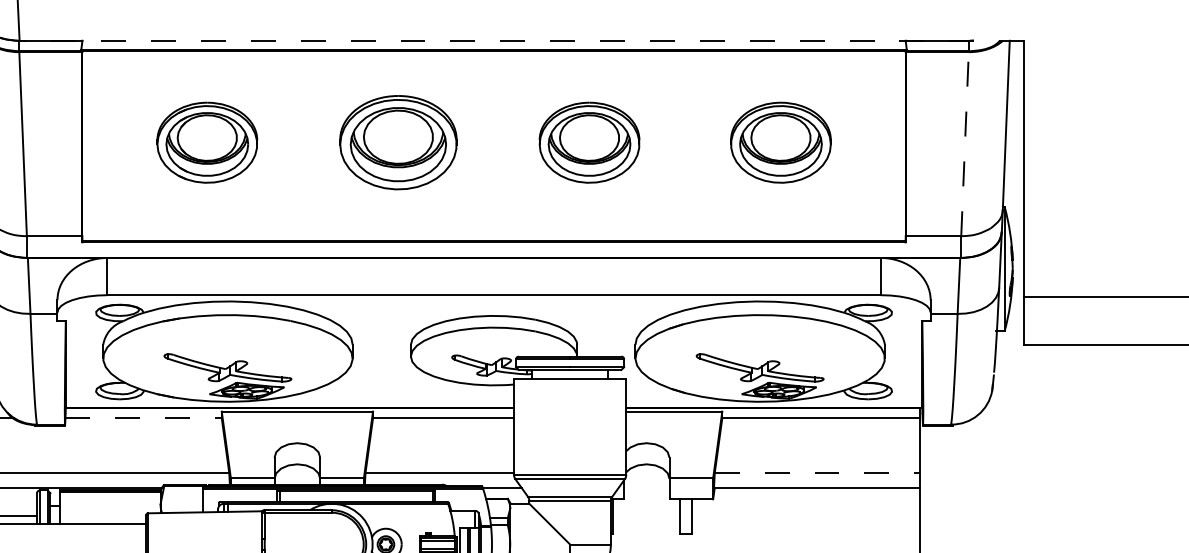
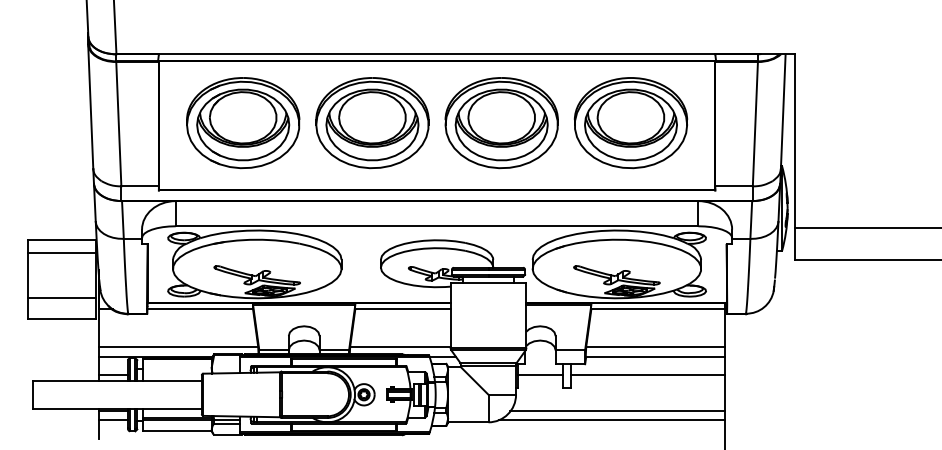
line: (521, 41) -> (455, 54), dashed -> solid
part: (207, 143) -> (243, 123), size x1.67
part: (398, 143) -> (372, 123), size x1.43
part: (589, 143) -> (501, 123), size x1.67
part: (780, 143) -> (630, 123), size x1.67
line: (965, 143) -> (755, 123), dashed -> solid
line: (143, 418) -> (200, 309), dashed -> solid
line: (818, 473) -> (656, 346), dashed -> solid
line: (645, 516) -> (539, 375), added
line: (806, 516) -> (648, 375), added

